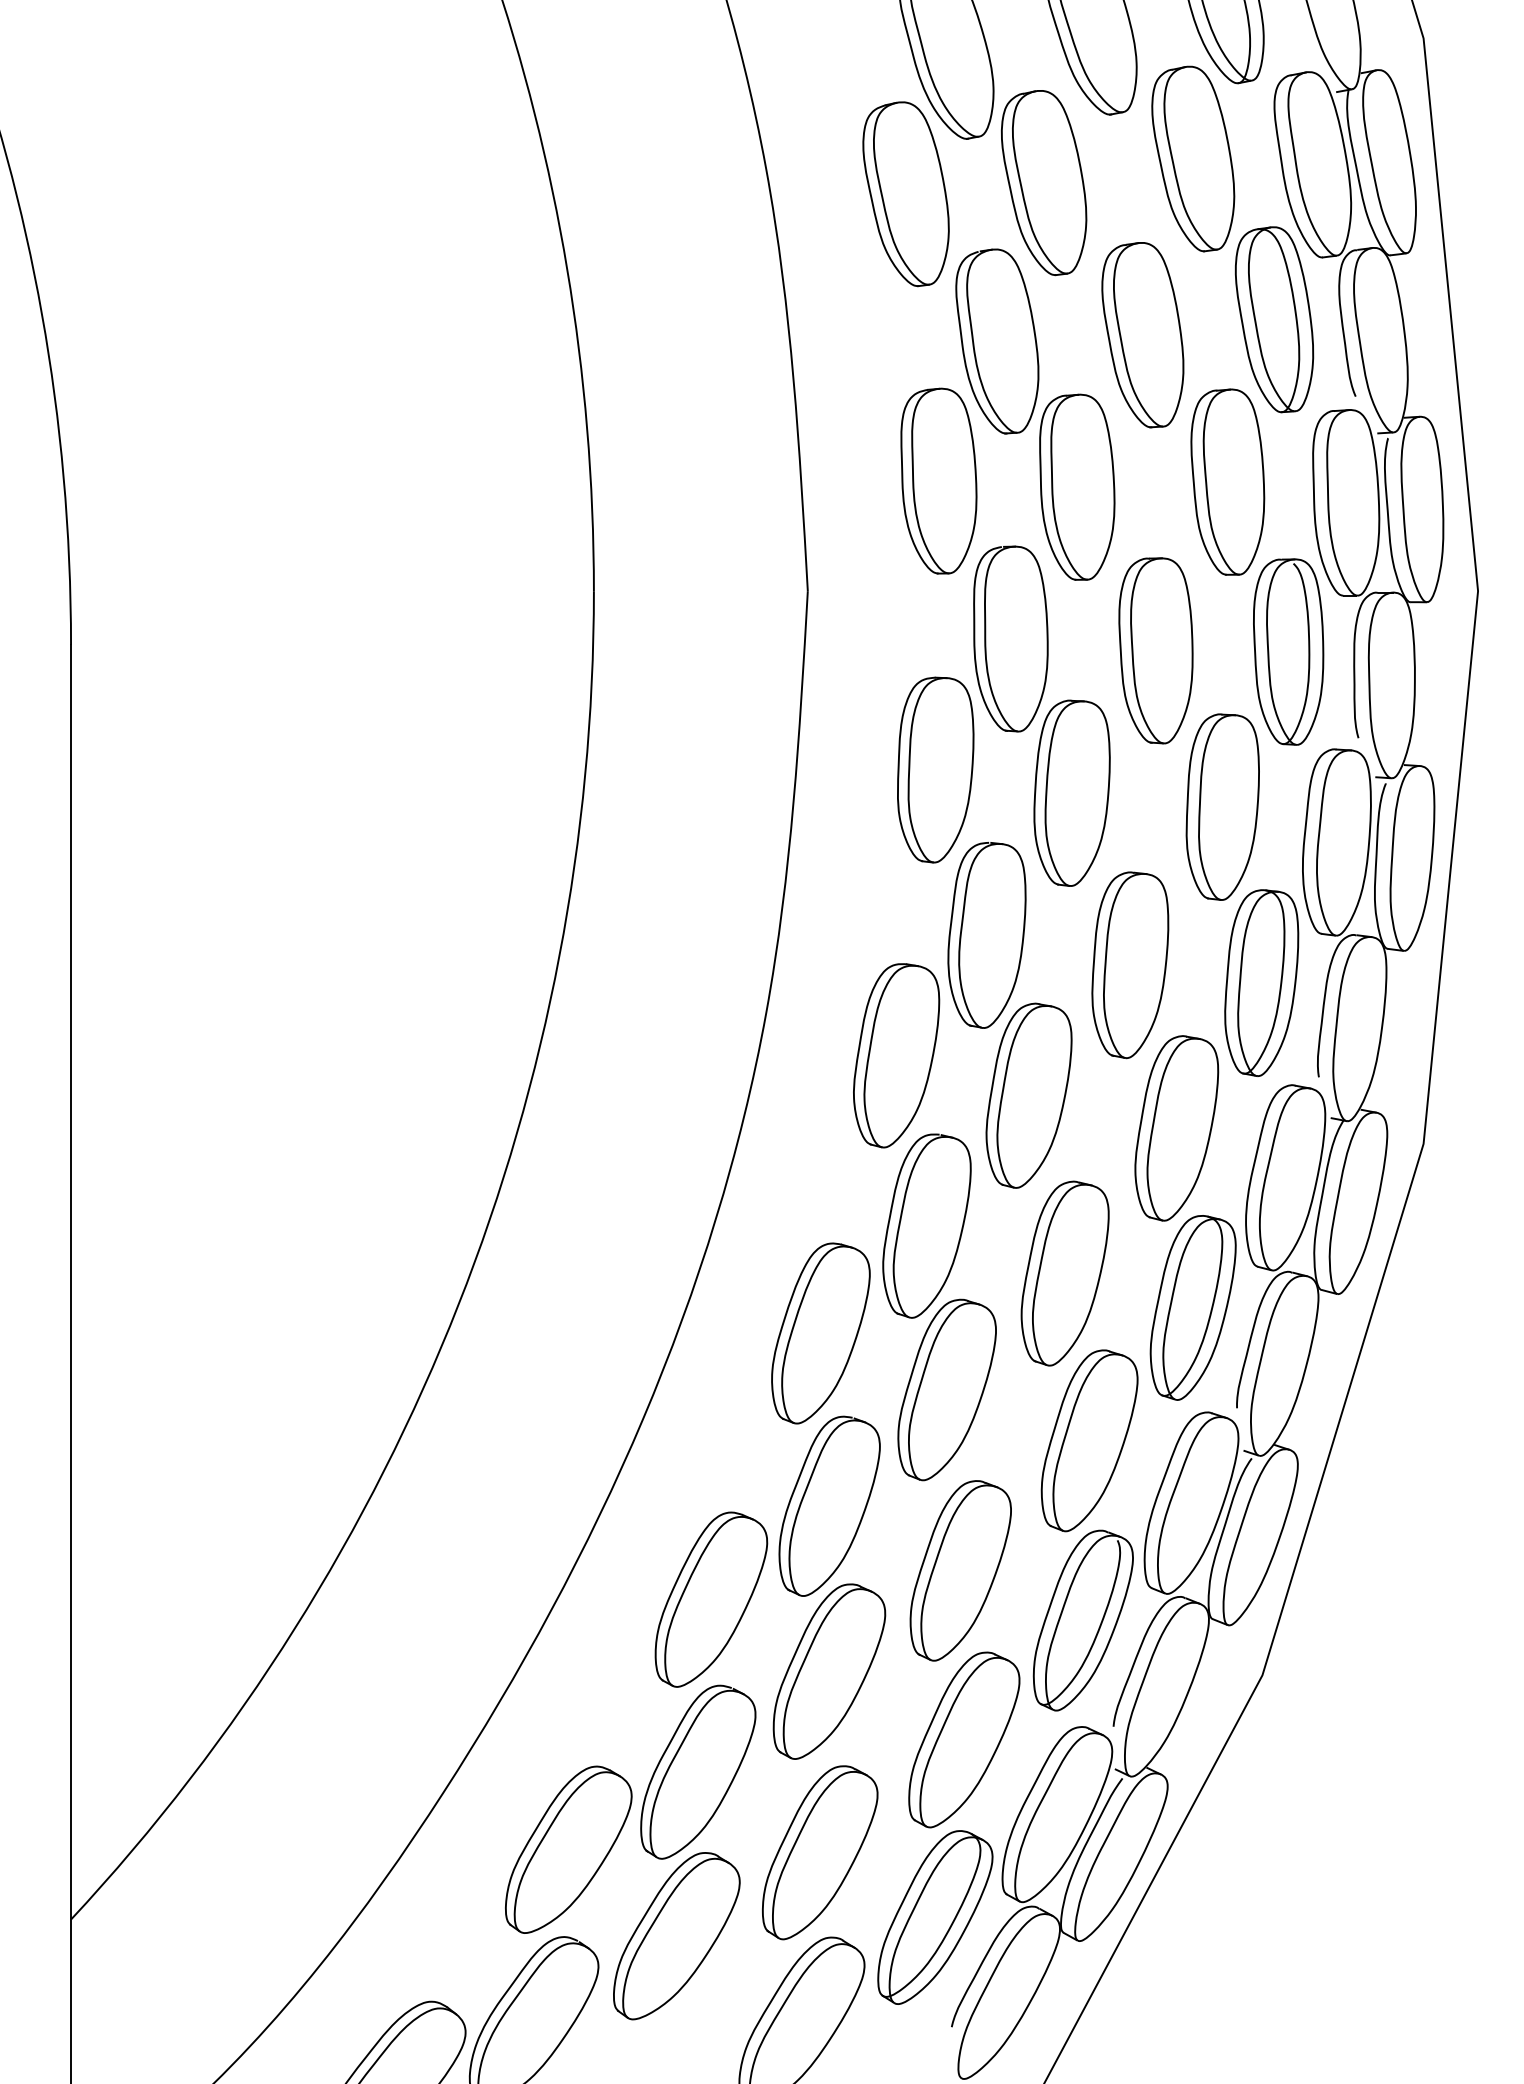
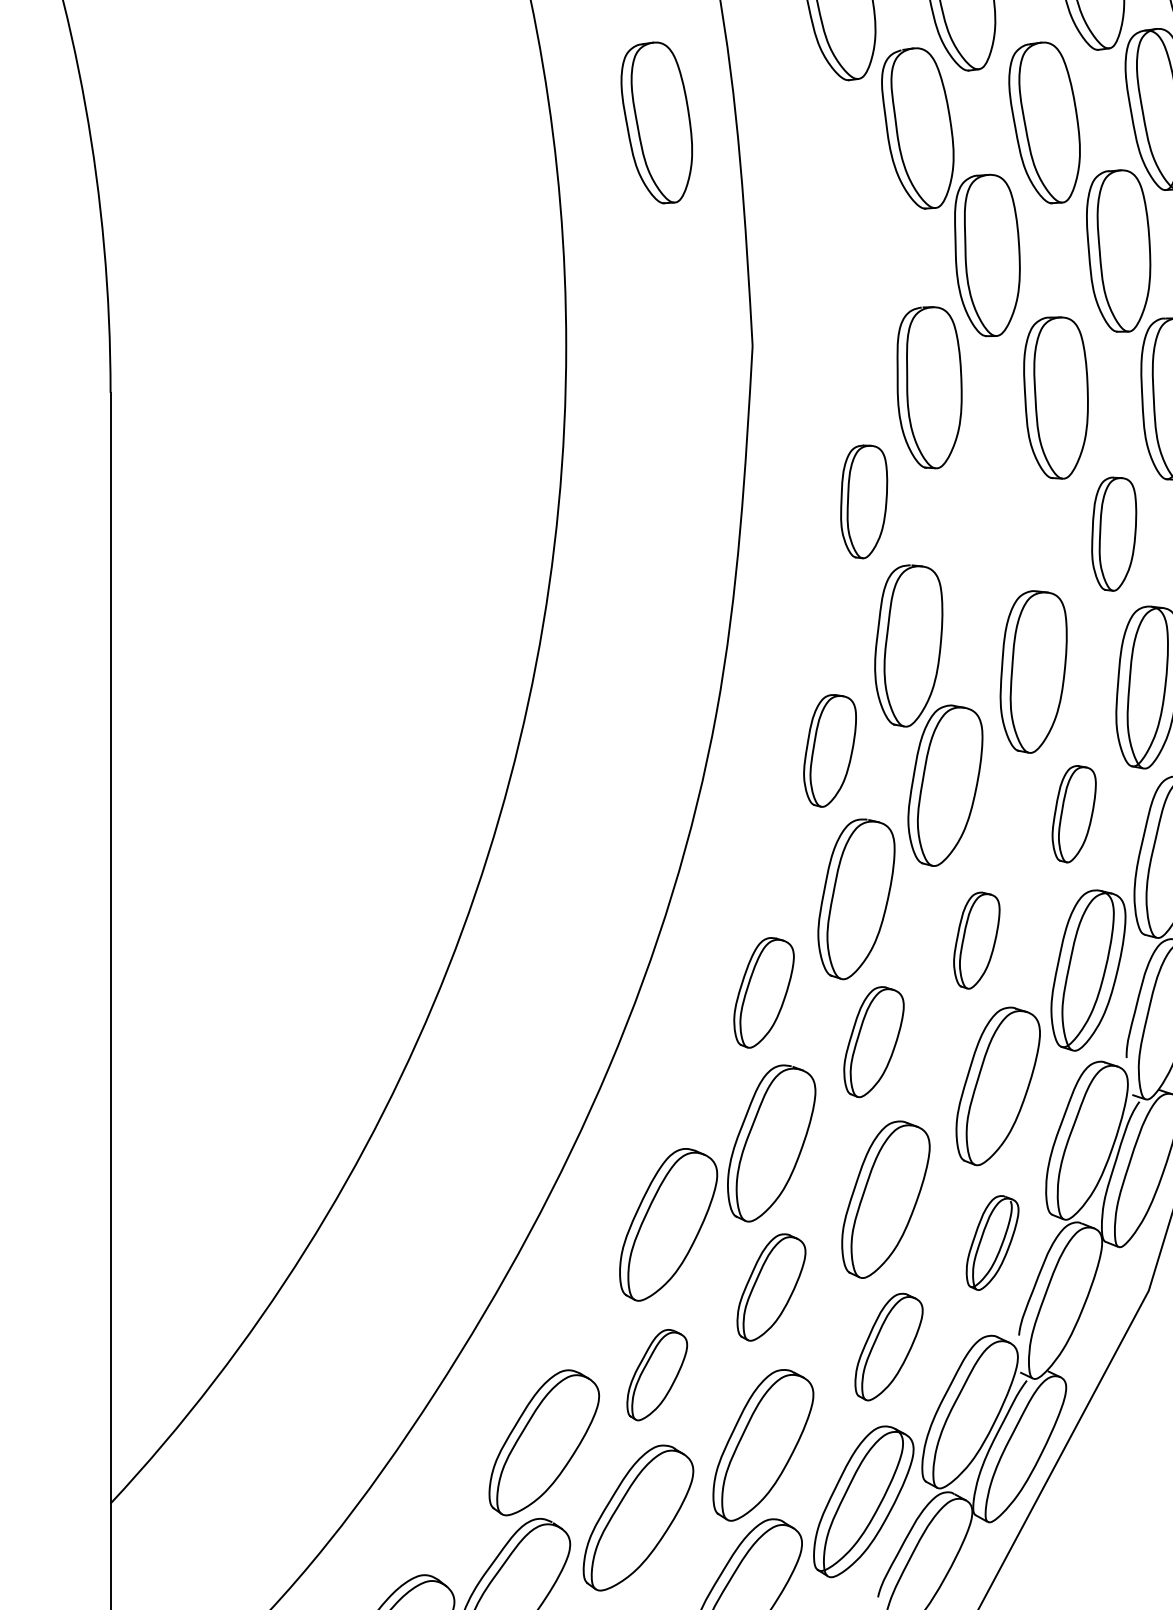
part: (697, 335) -> (656, 123), added
part: (938, 480) -> (866, 249), removed
part: (935, 769) -> (863, 501), size x0.7
part: (1071, 792) -> (982, 521), removed
part: (1222, 806) -> (1113, 533), size x0.7
part: (896, 1055) -> (829, 750), size x0.7
part: (1176, 1128) -> (1073, 814), size x0.6
part: (1064, 1273) -> (976, 940), size x0.6
part: (820, 1333) -> (763, 992), size x0.7
part: (946, 1389) -> (873, 1041), size x0.7
part: (1082, 1620) -> (991, 1242), size x0.6
part: (829, 1671) -> (771, 1287), size x0.7
part: (964, 1739) -> (889, 1346), size x0.7
part: (698, 1771) -> (657, 1374), size x0.6

